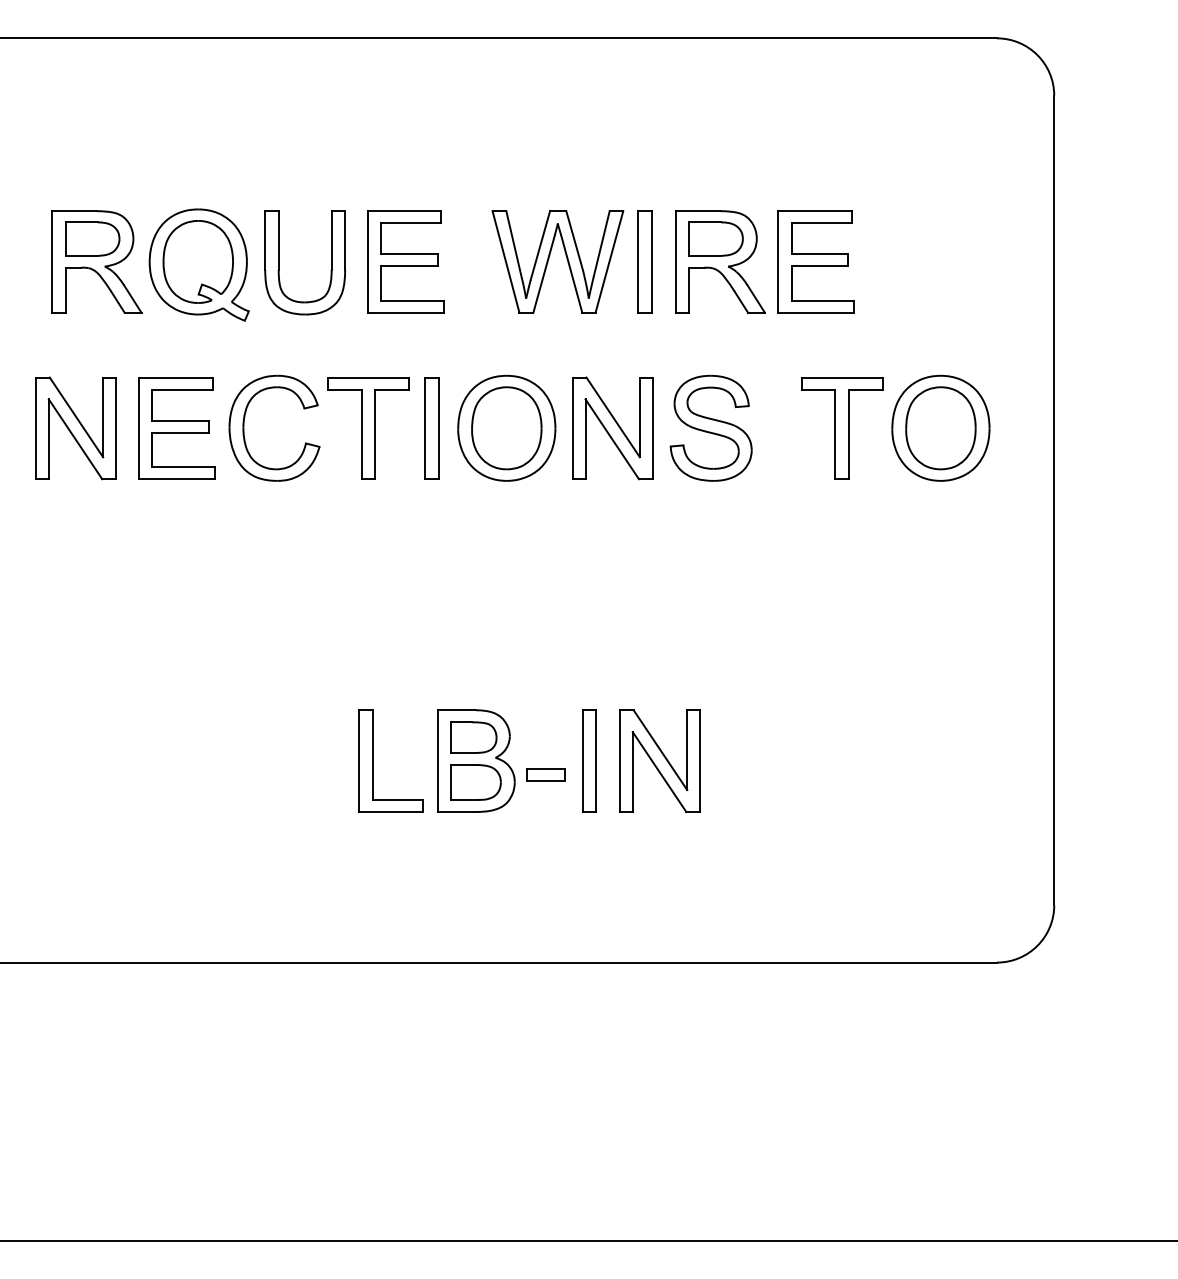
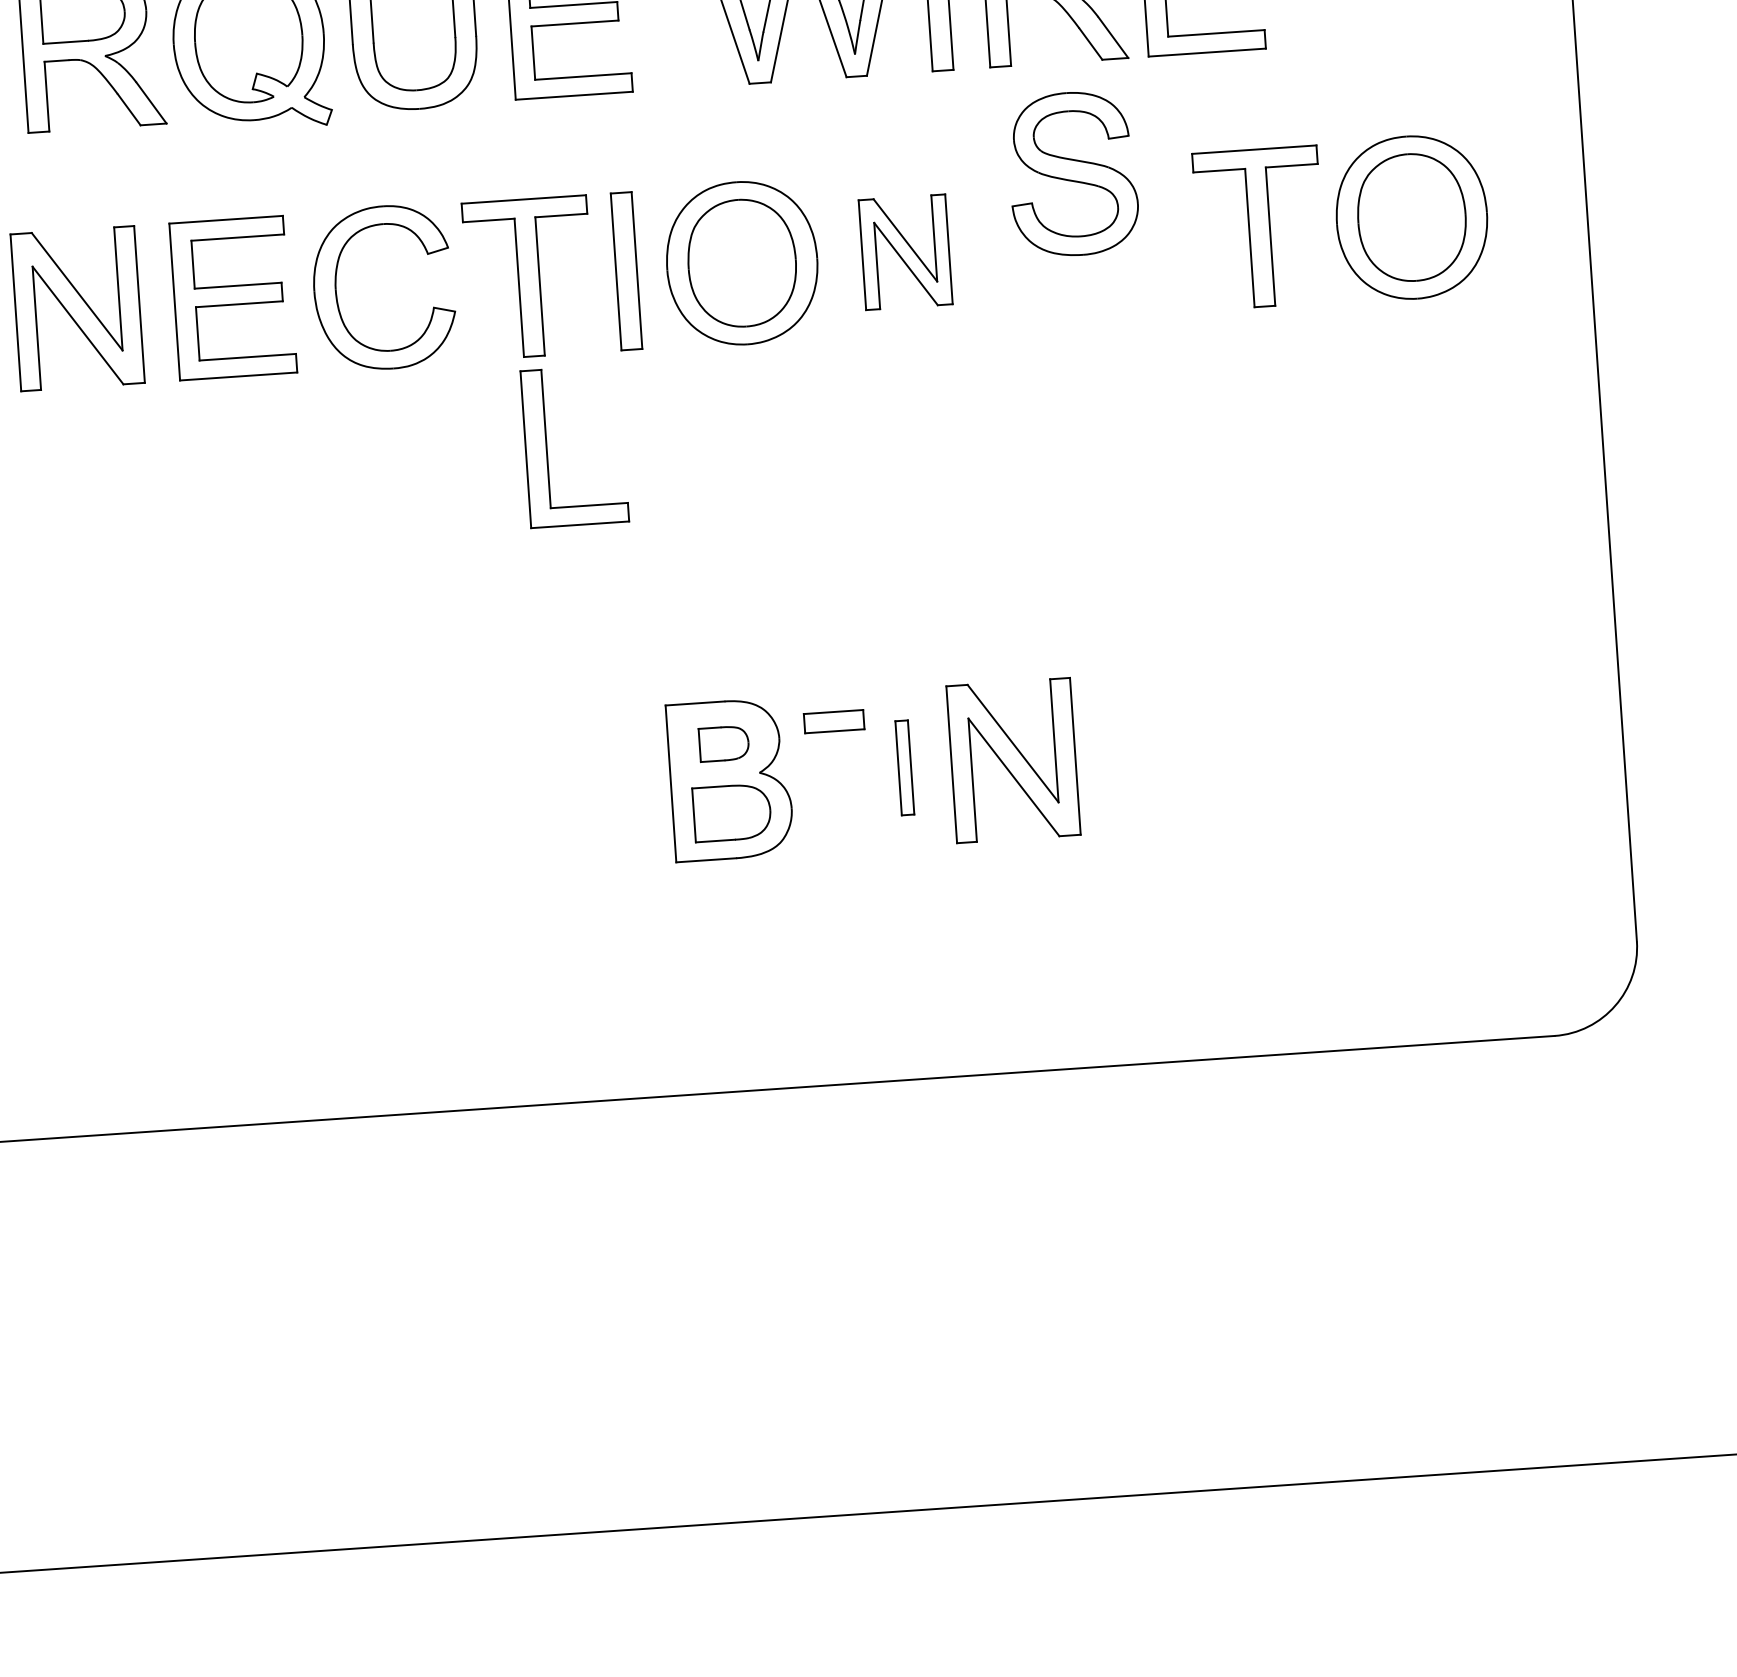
part: (710, 427) -> (1071, 172), moved
part: (612, 428) -> (905, 252), size x0.7
part: (473, 737) -> (723, 743), size x0.7
part: (373, 760) -> (548, 447), moved
part: (589, 760) -> (904, 767), size x0.6
part: (545, 774) -> (833, 720), moved

